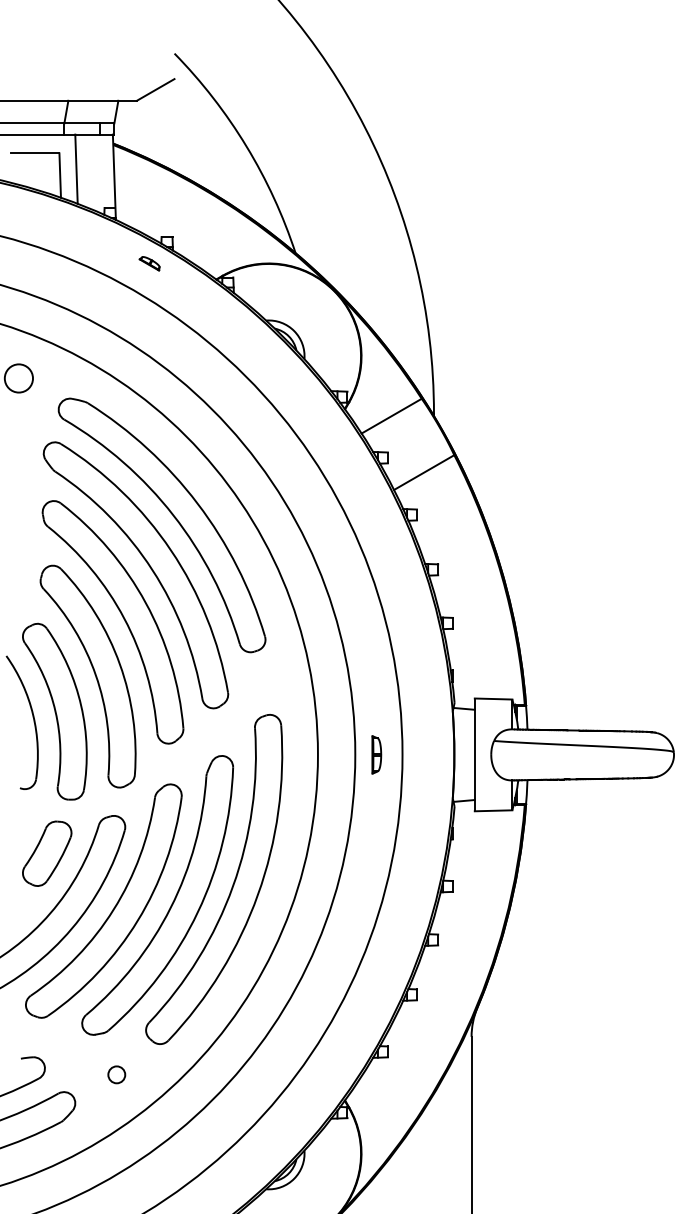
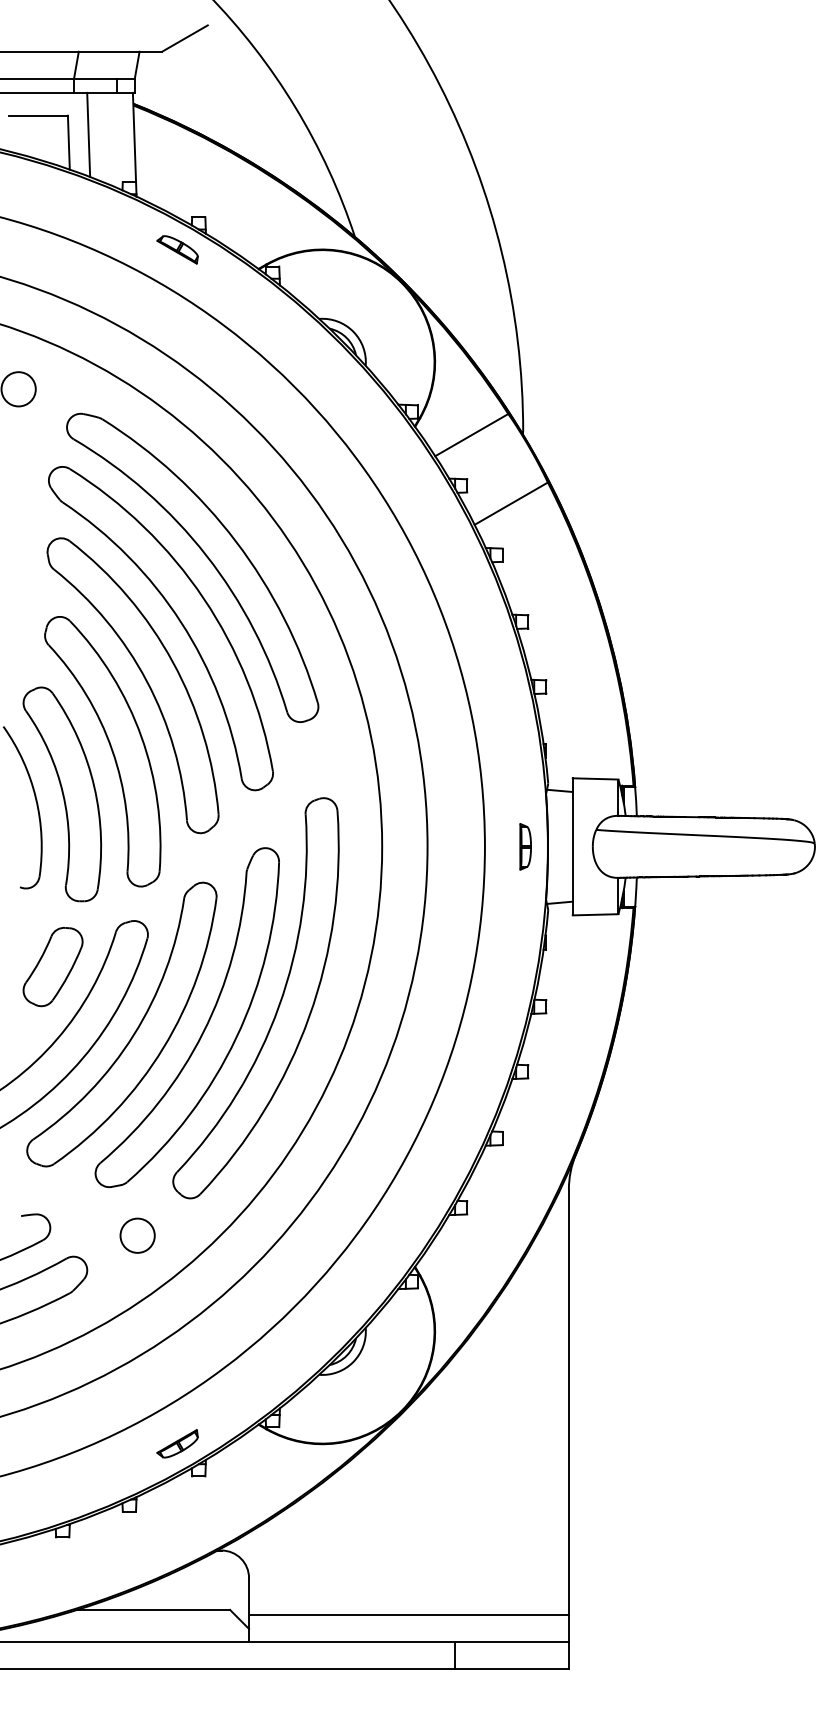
part: (149, 263) -> (177, 249), size x1.67
part: (376, 754) -> (525, 846), moved
circle: (116, 1074) -> (137, 1235), size x1.67

